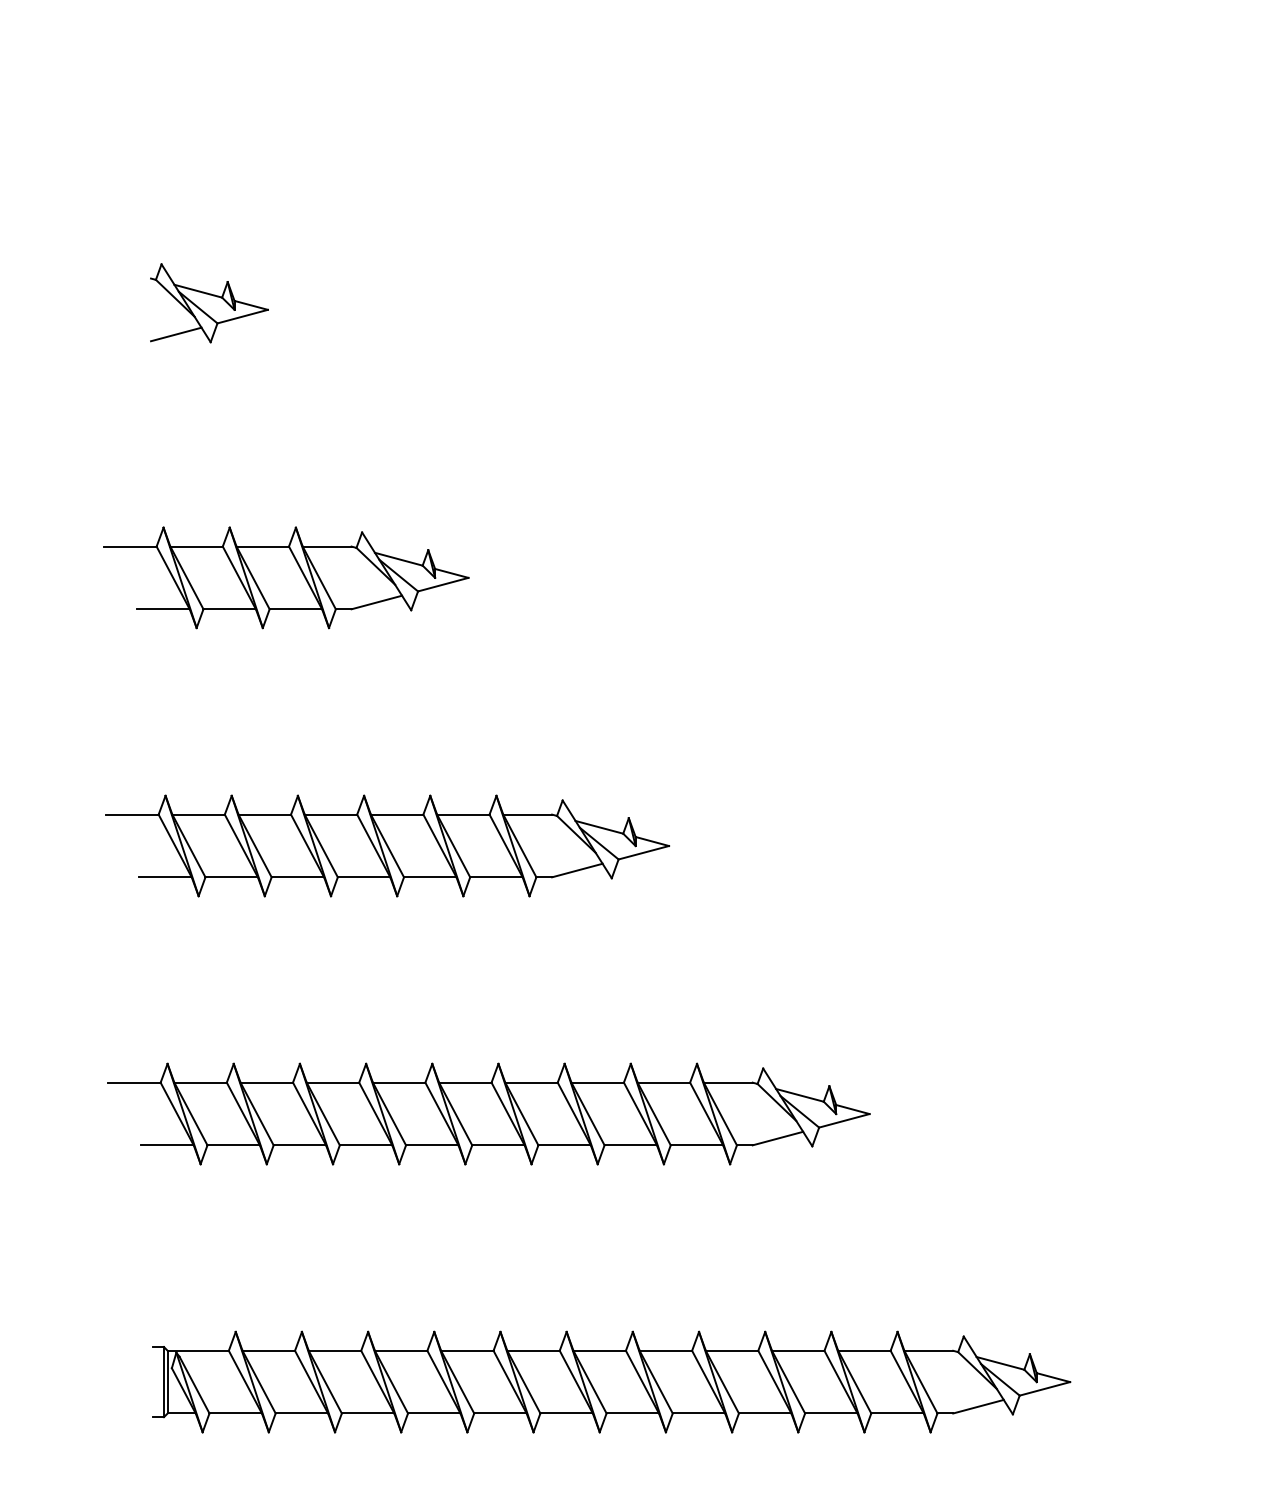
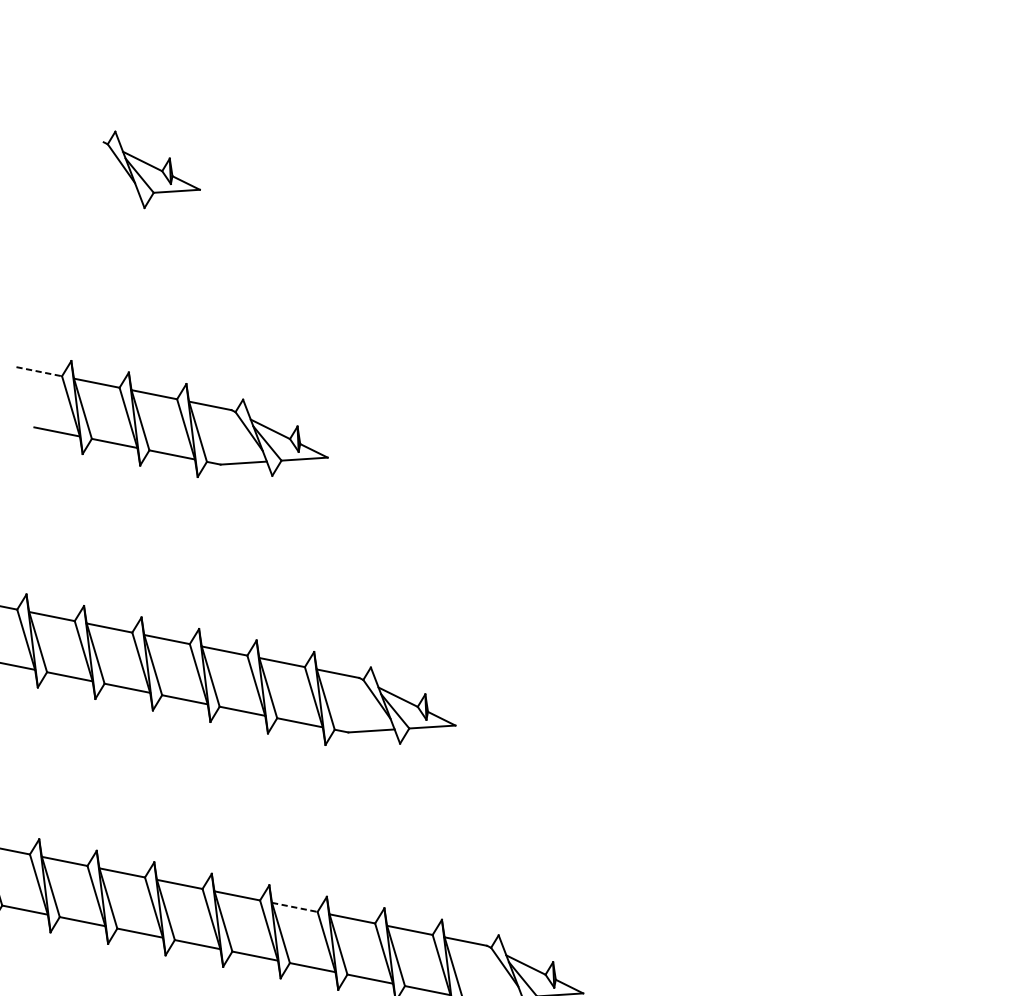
line: (176, 334) -> (116, 195), removed
line: (130, 546) -> (39, 371), solid -> dashed
line: (532, 1082) -> (295, 907), solid -> dashed

